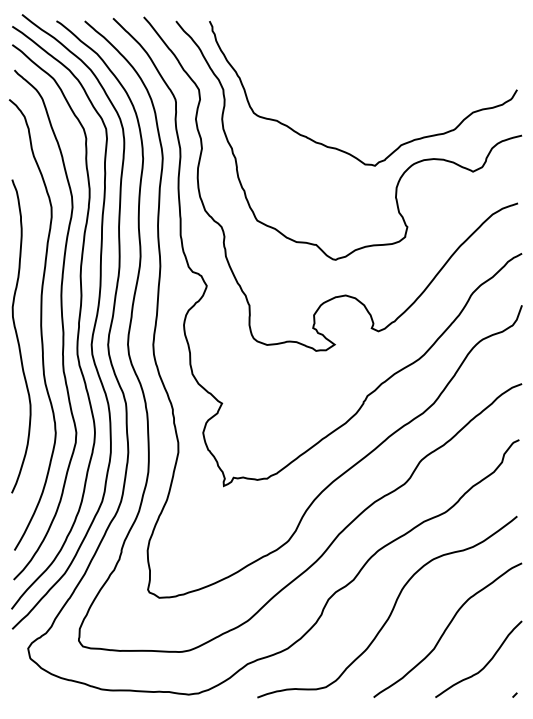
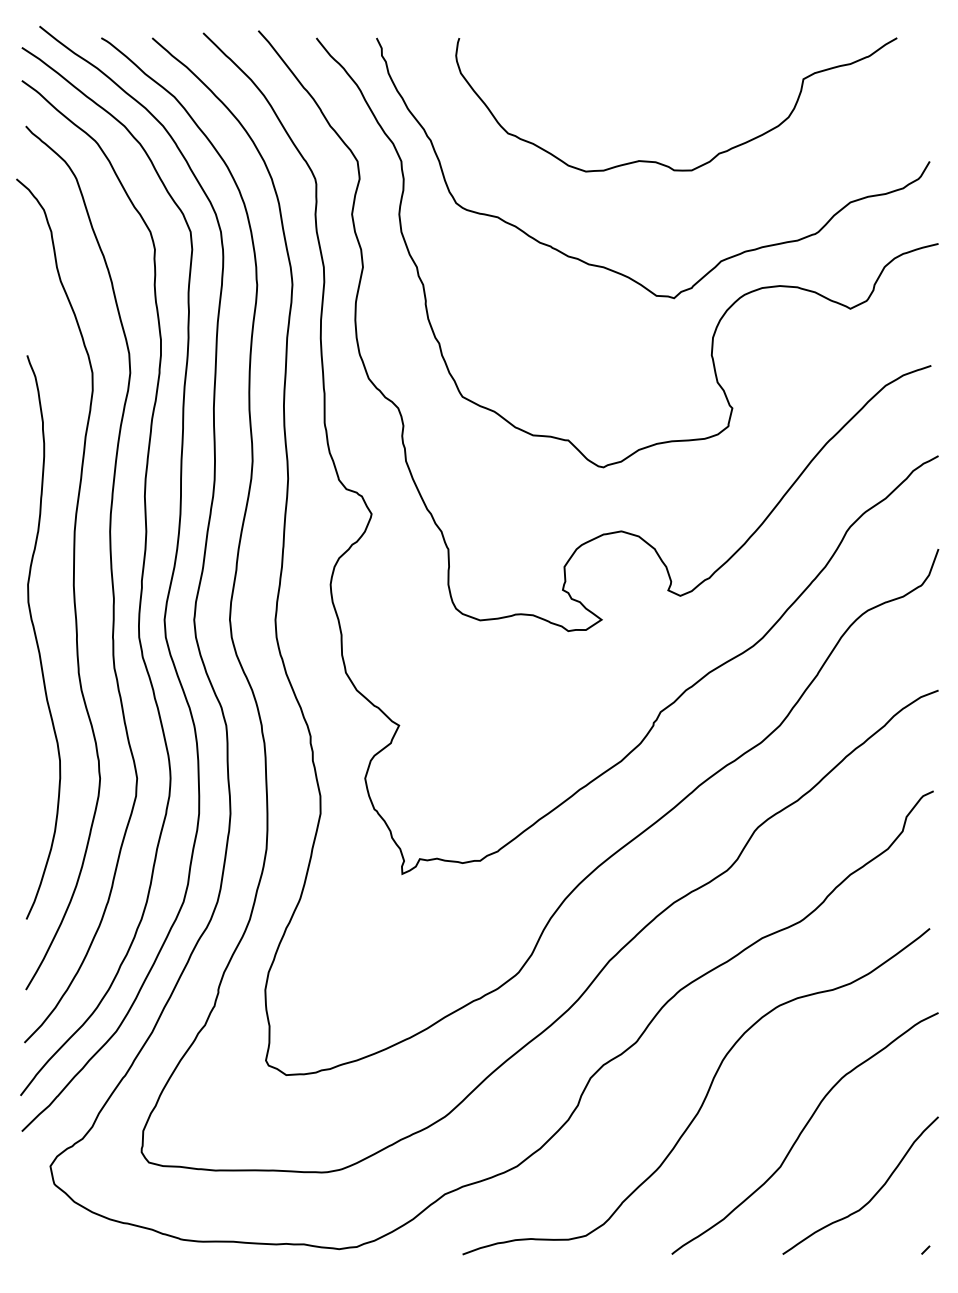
curve: (366, 89) -> (658, 160), added
curve: (18, 337) -> (38, 639), moved

